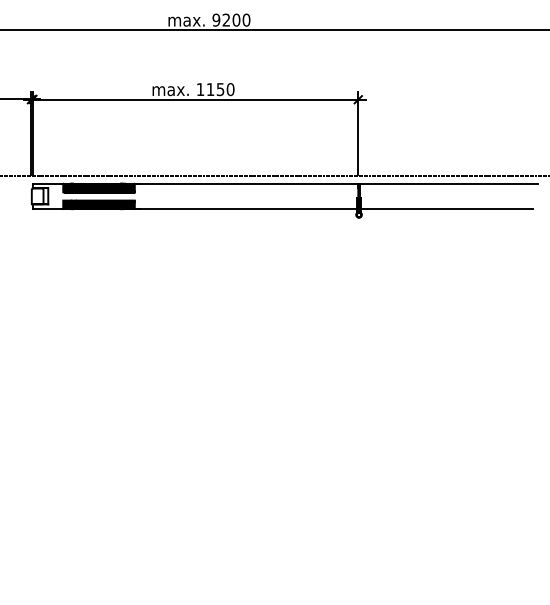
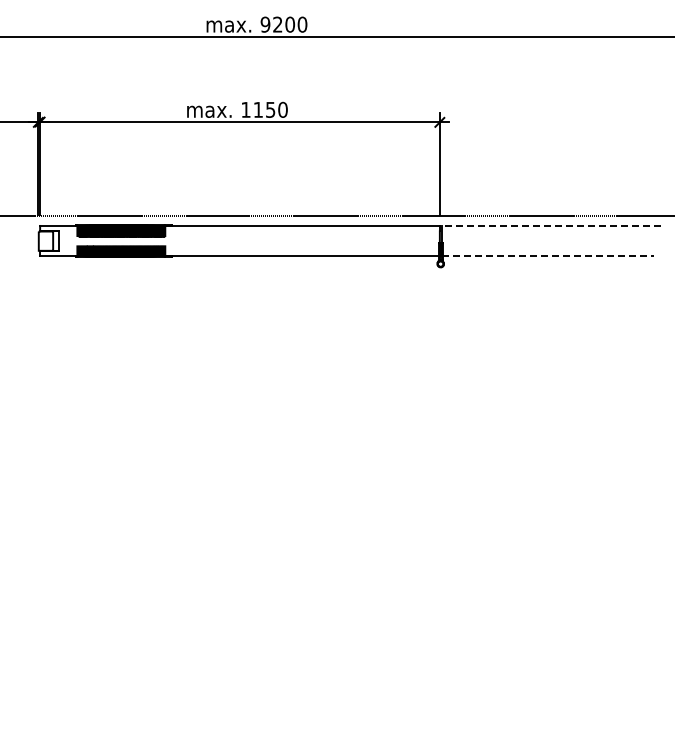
line: (448, 183) -> (550, 225), solid -> dashed
line: (446, 208) -> (548, 256), solid -> dashed

